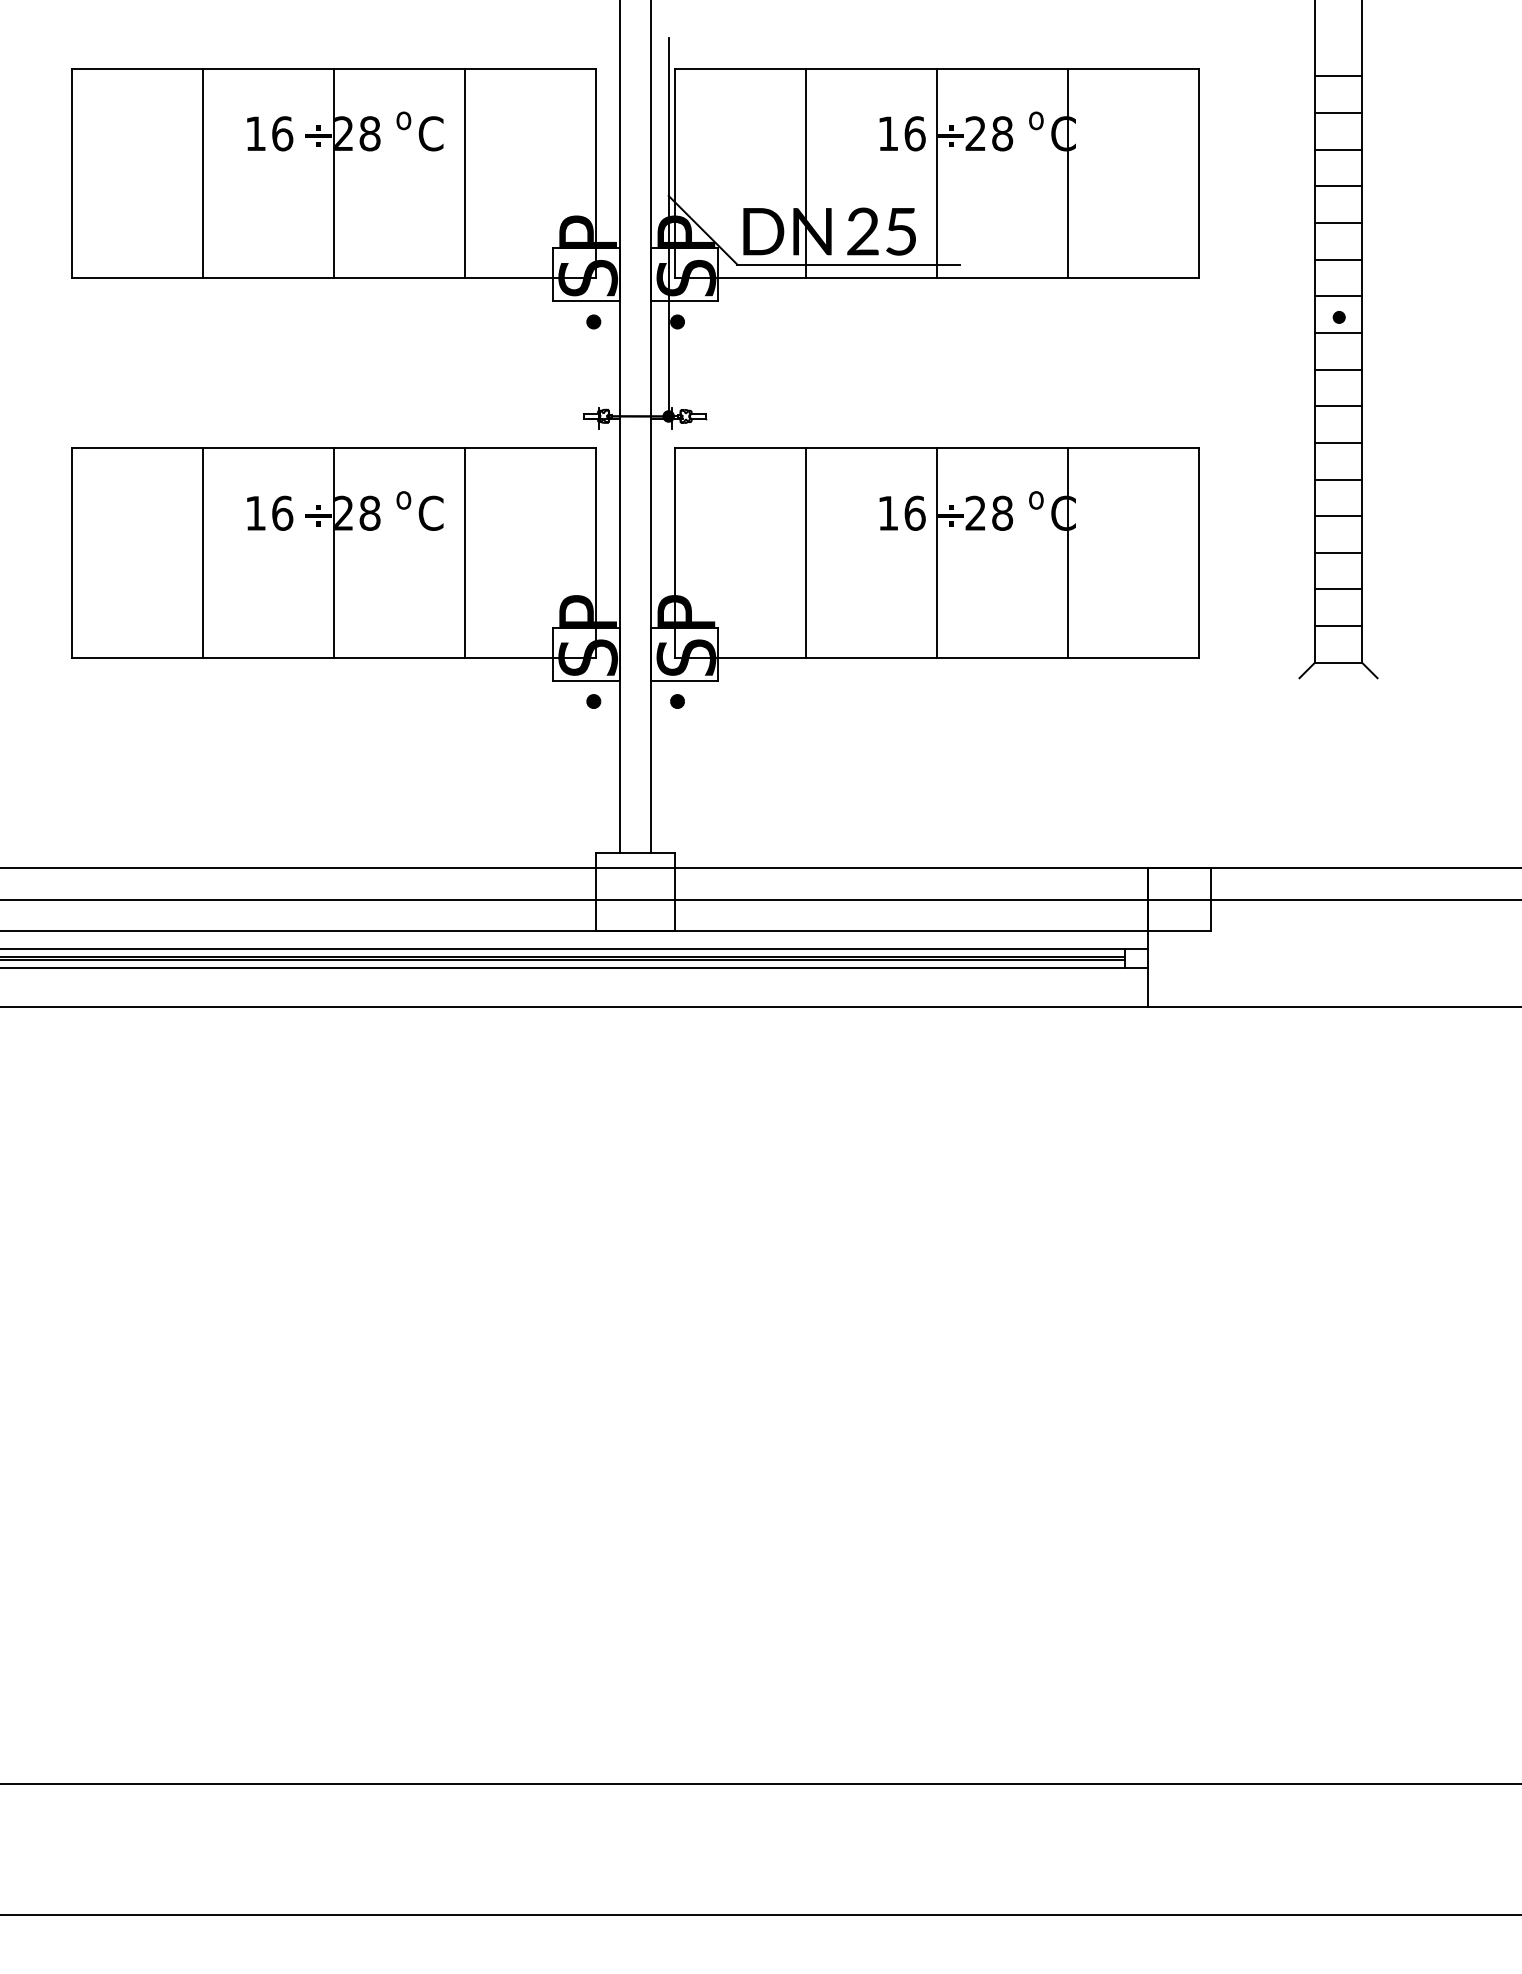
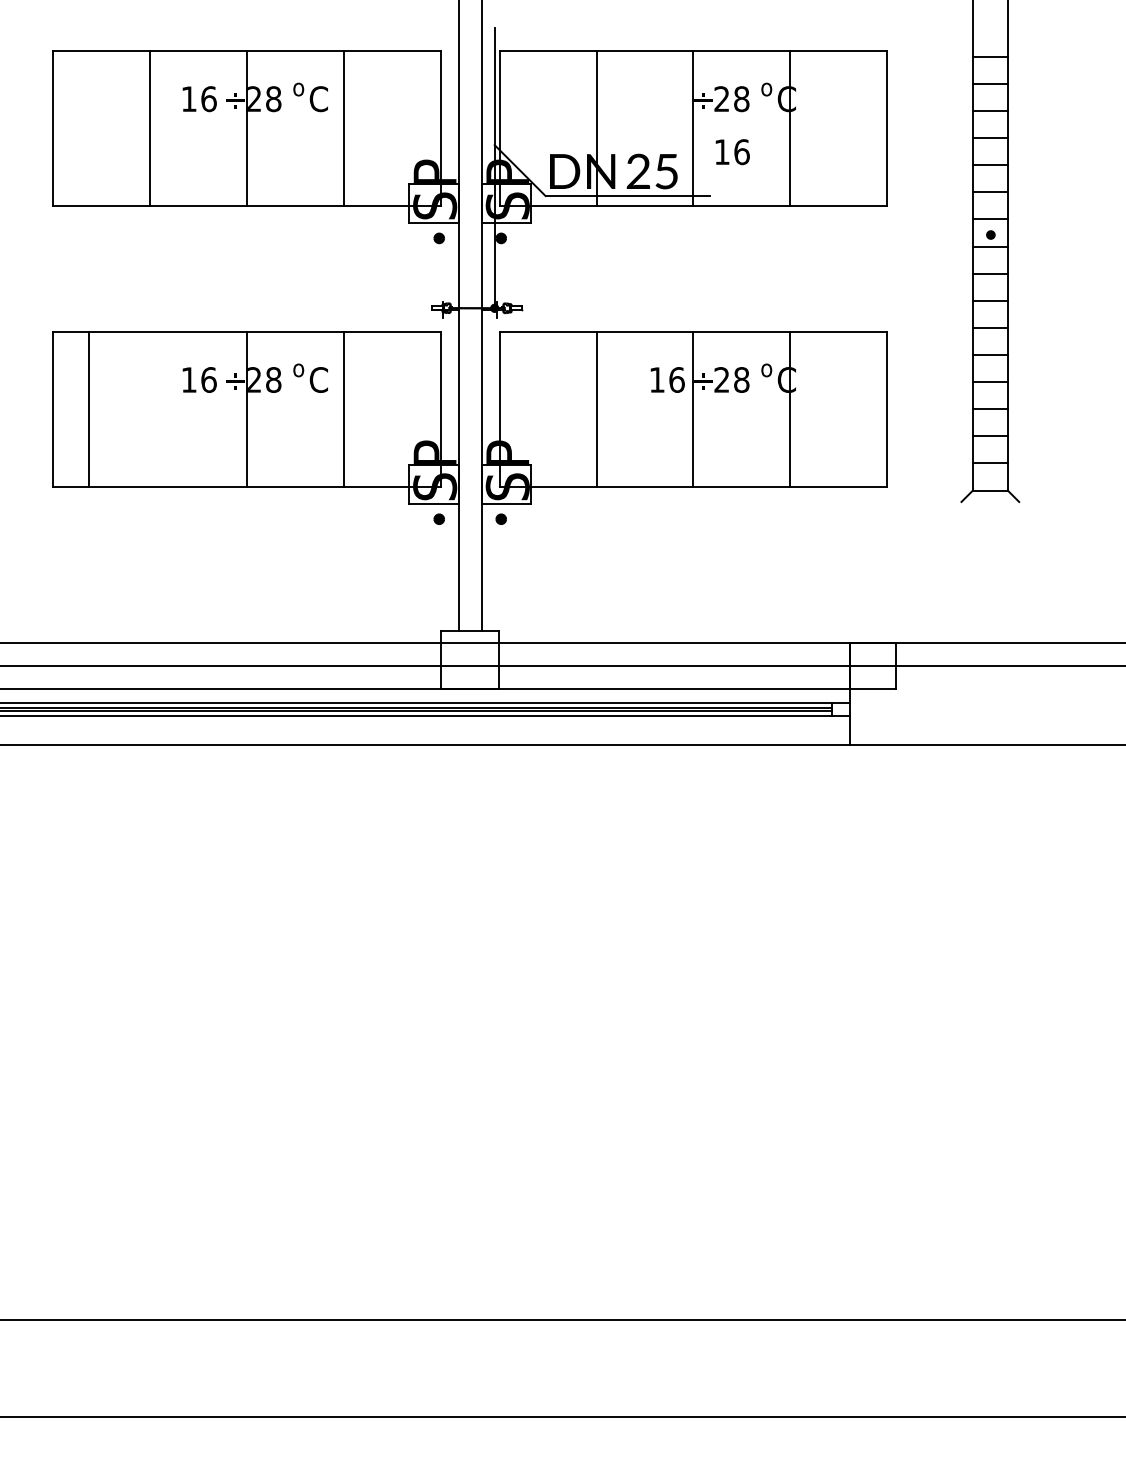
text: (902, 134) -> (732, 152), moved
line: (203, 551) -> (89, 408), moved

